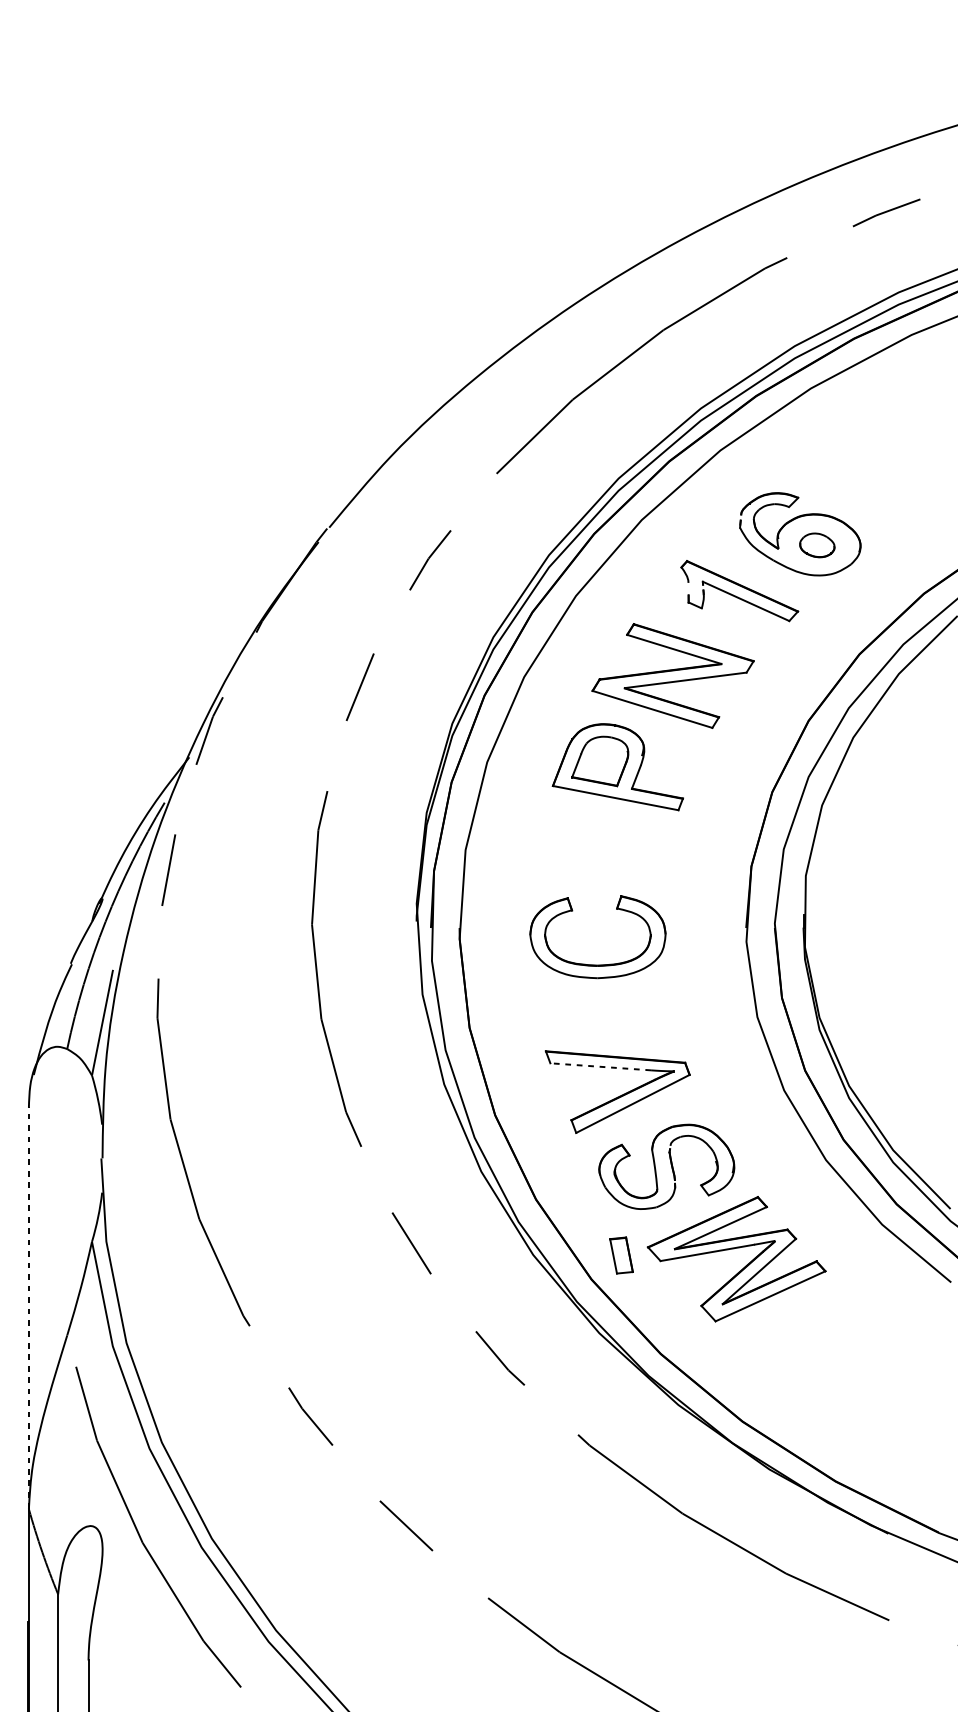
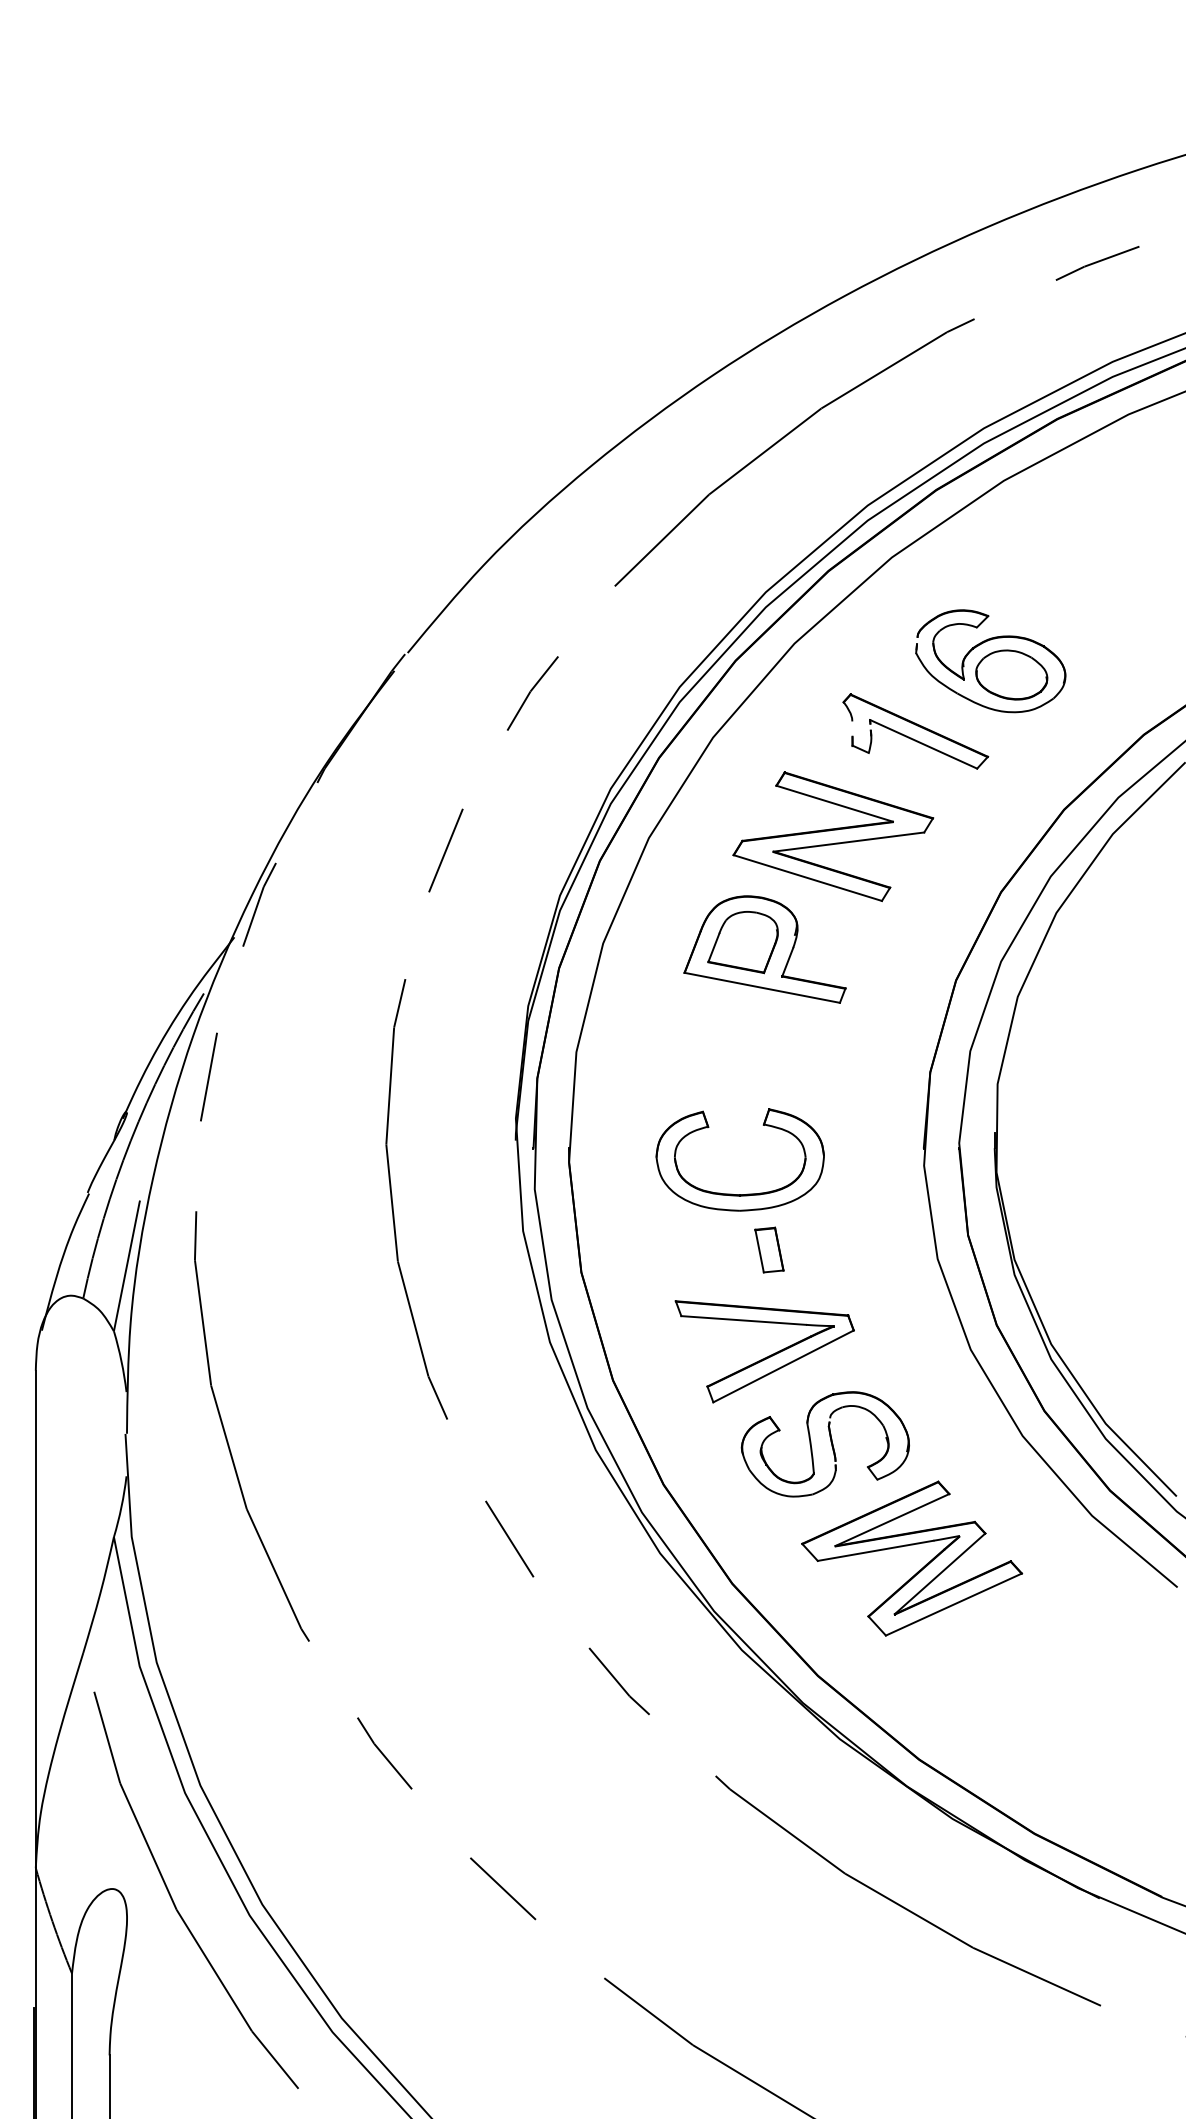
part: (817, 544) -> (1011, 674), size x1.67
line: (600, 1066) -> (743, 1320), dashed -> solid
part: (621, 1255) -> (769, 1249), moved
line: (28, 1308) -> (35, 1619), dashed -> solid

